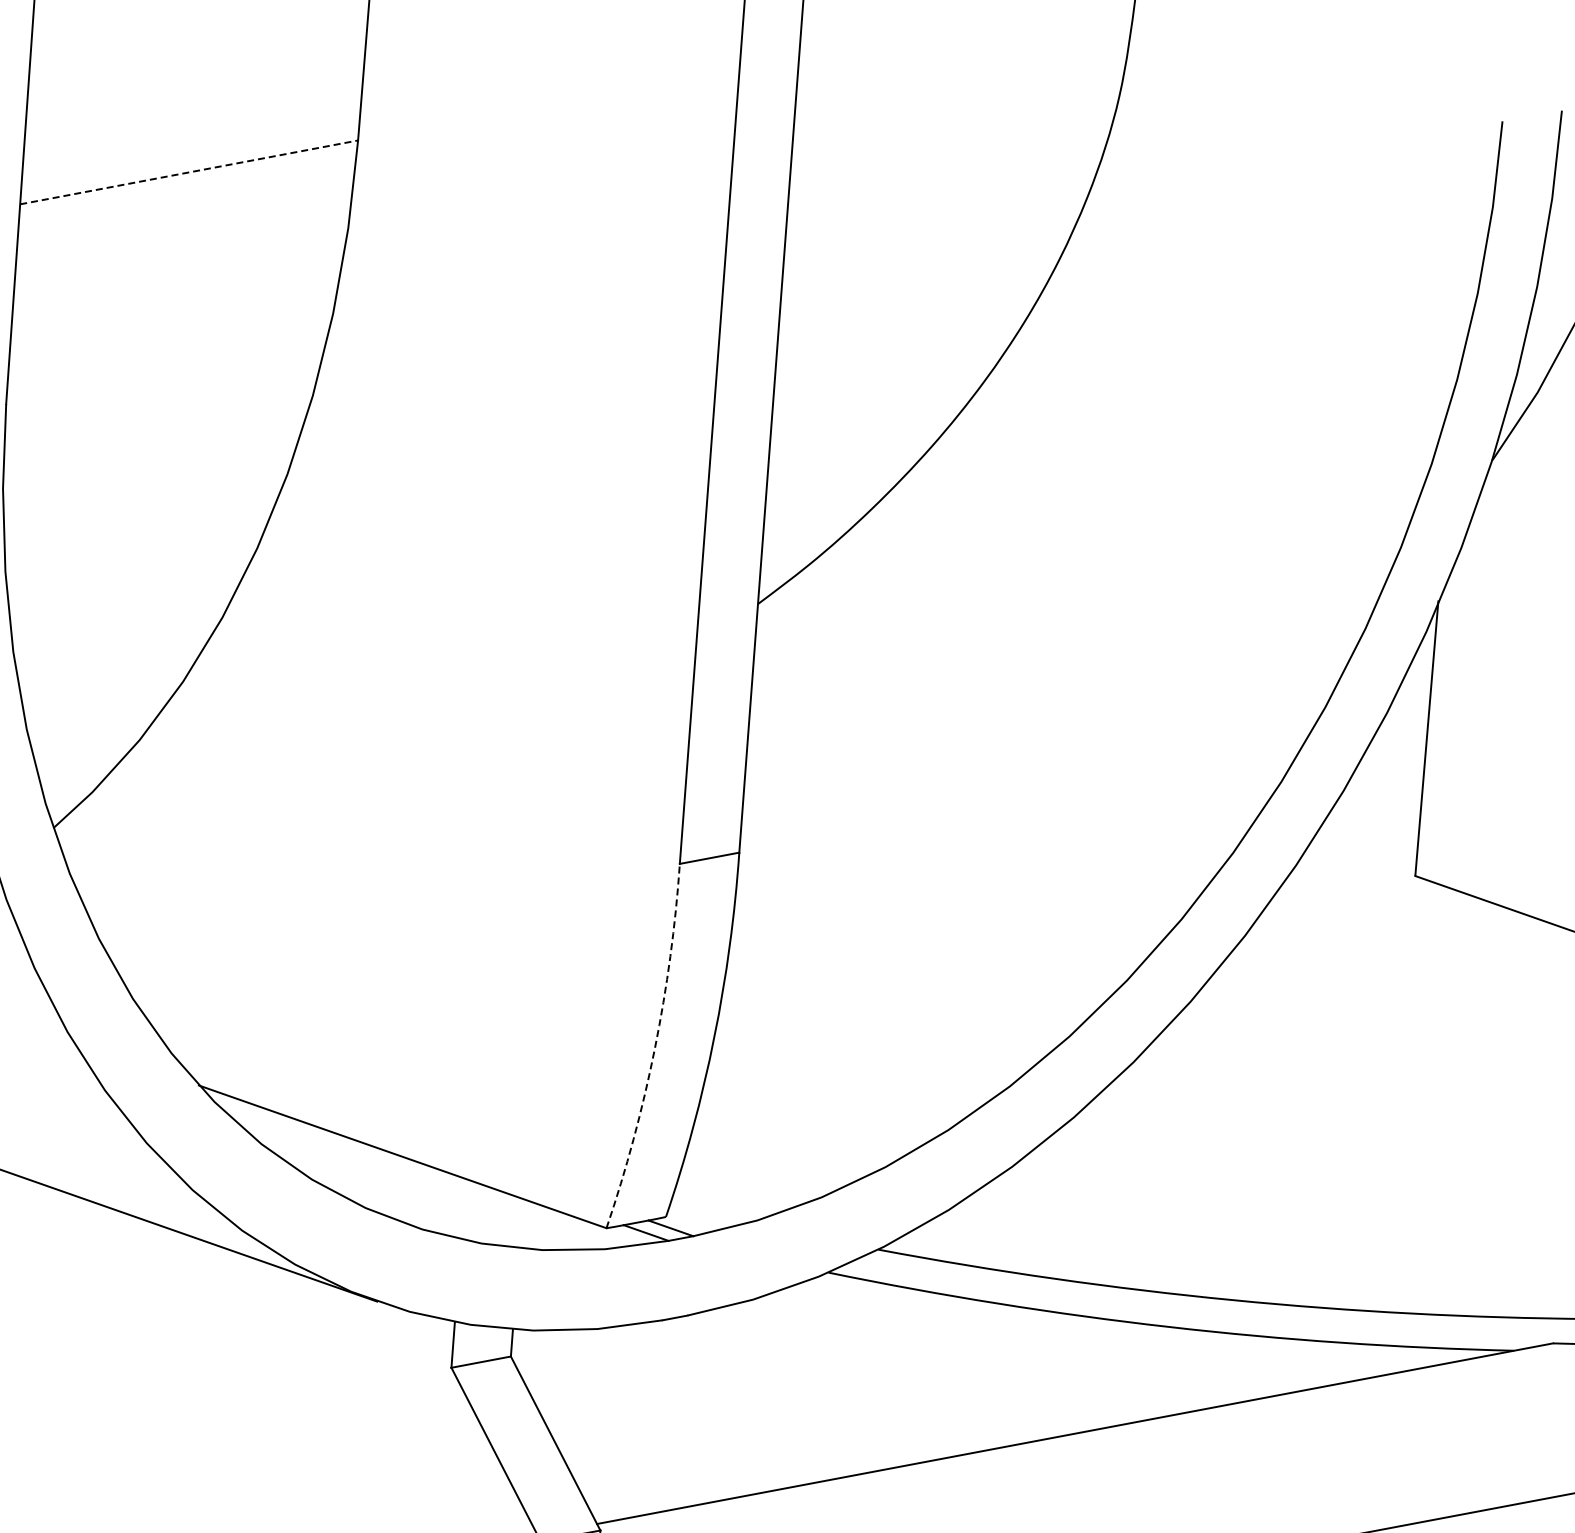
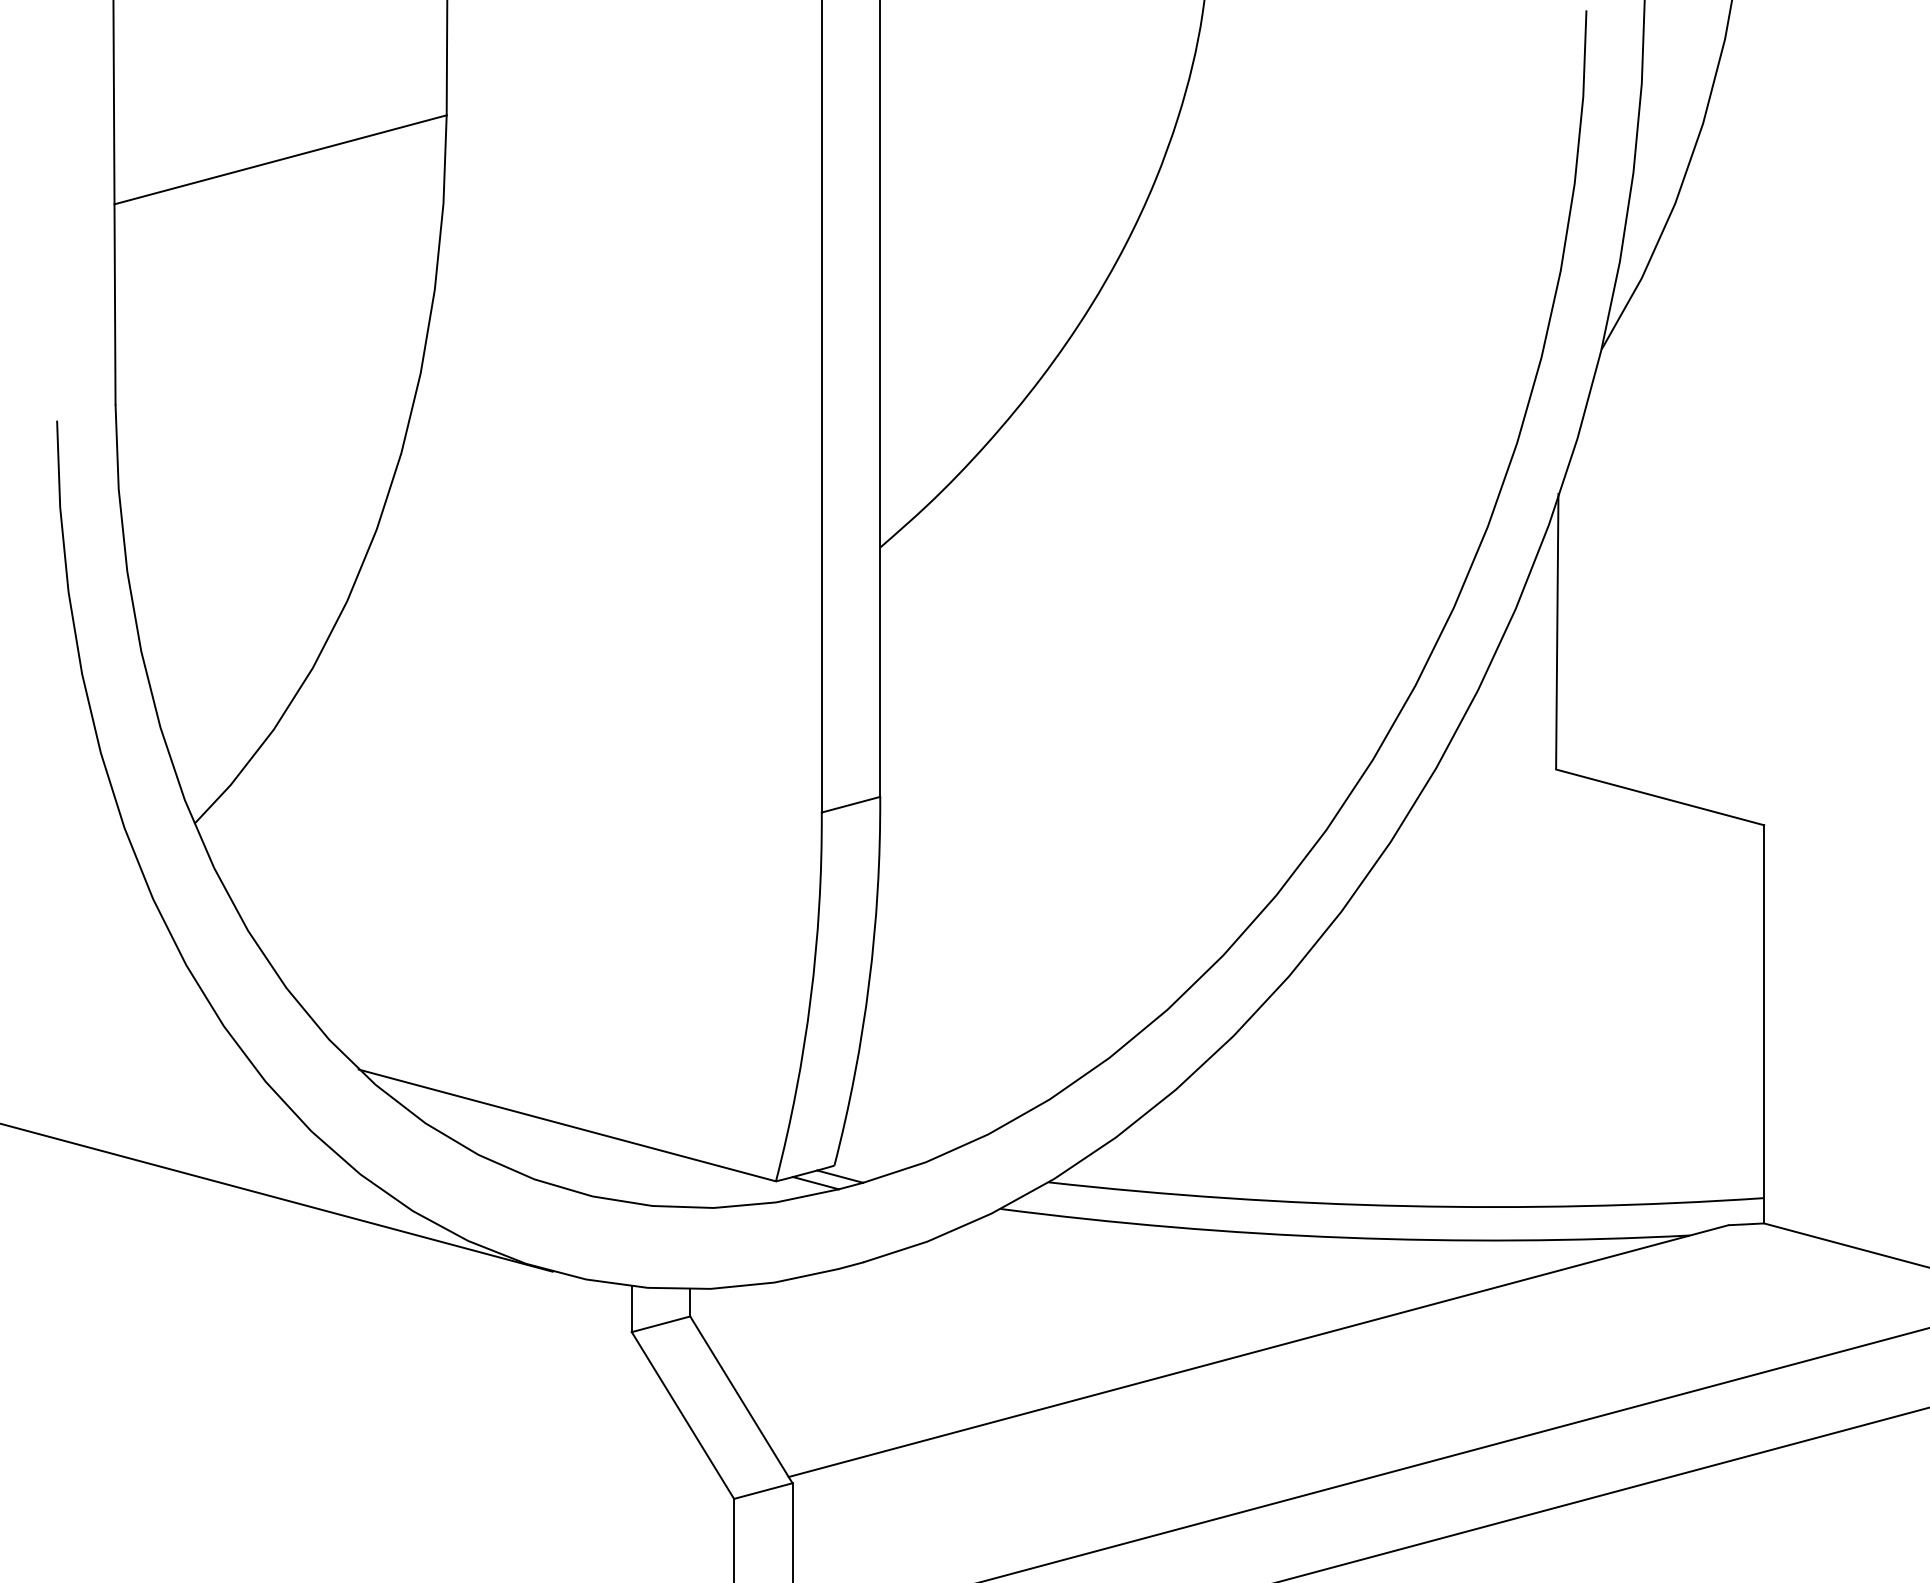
line: (189, 172) -> (280, 159), dashed -> solid
arc: (654, 1048) -> (810, 998), dashed -> solid

